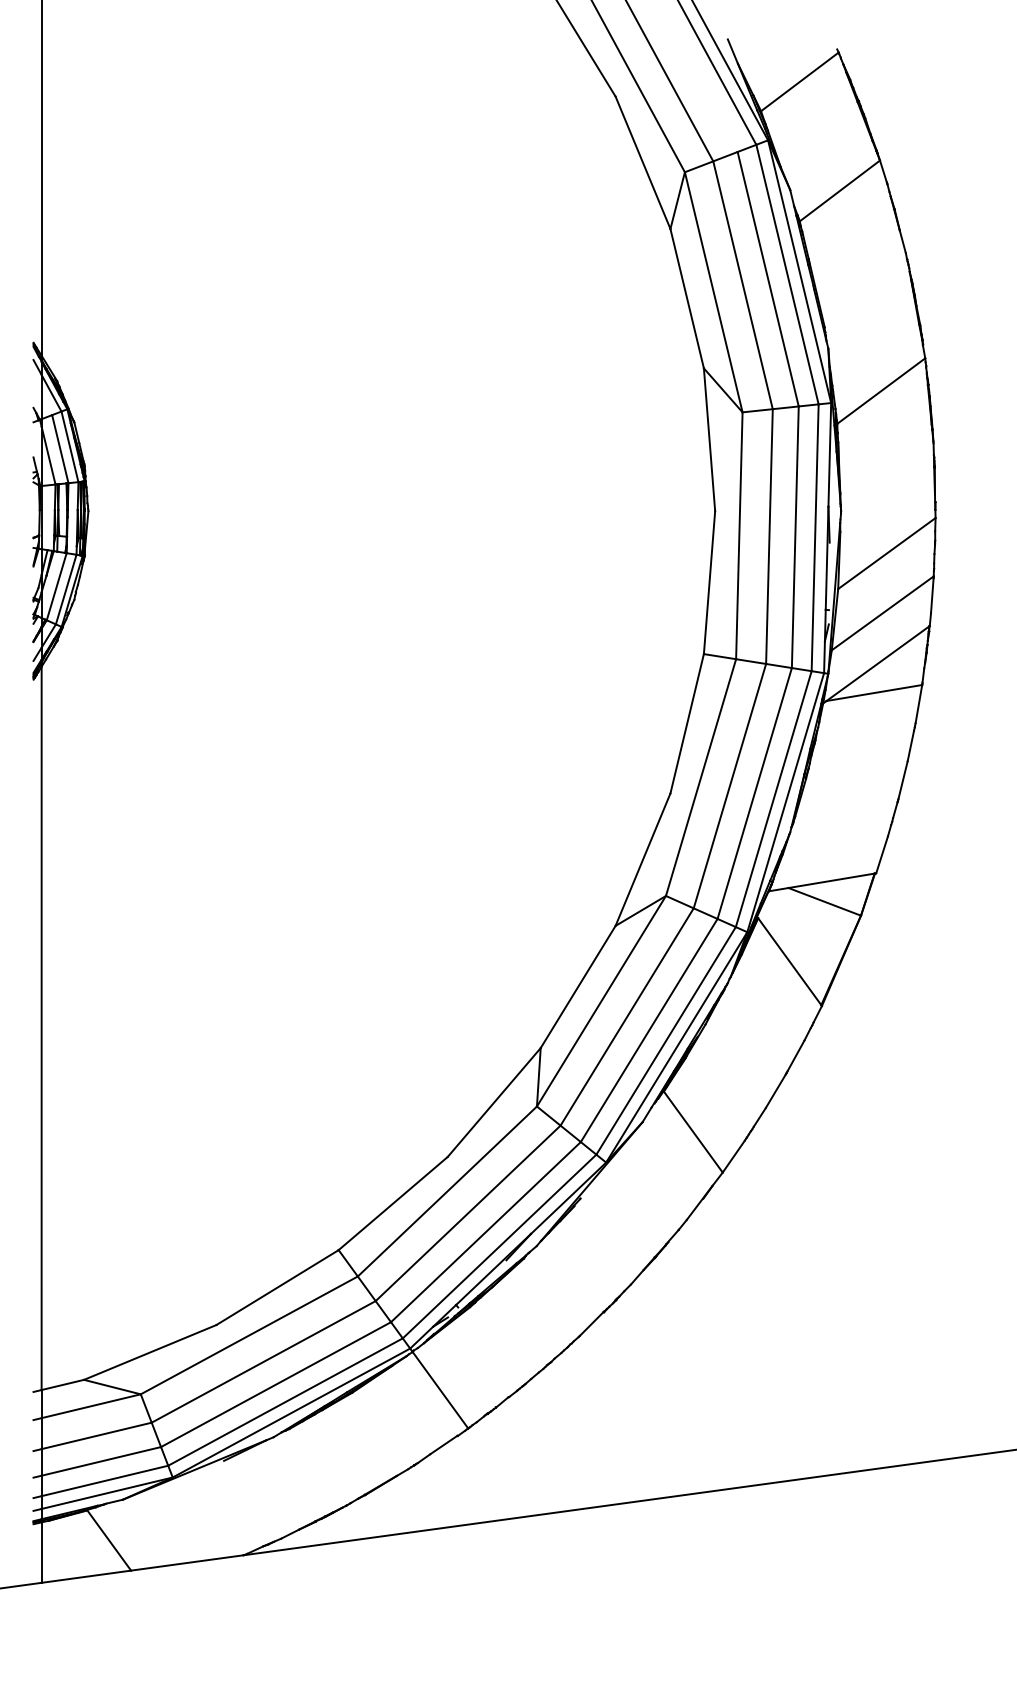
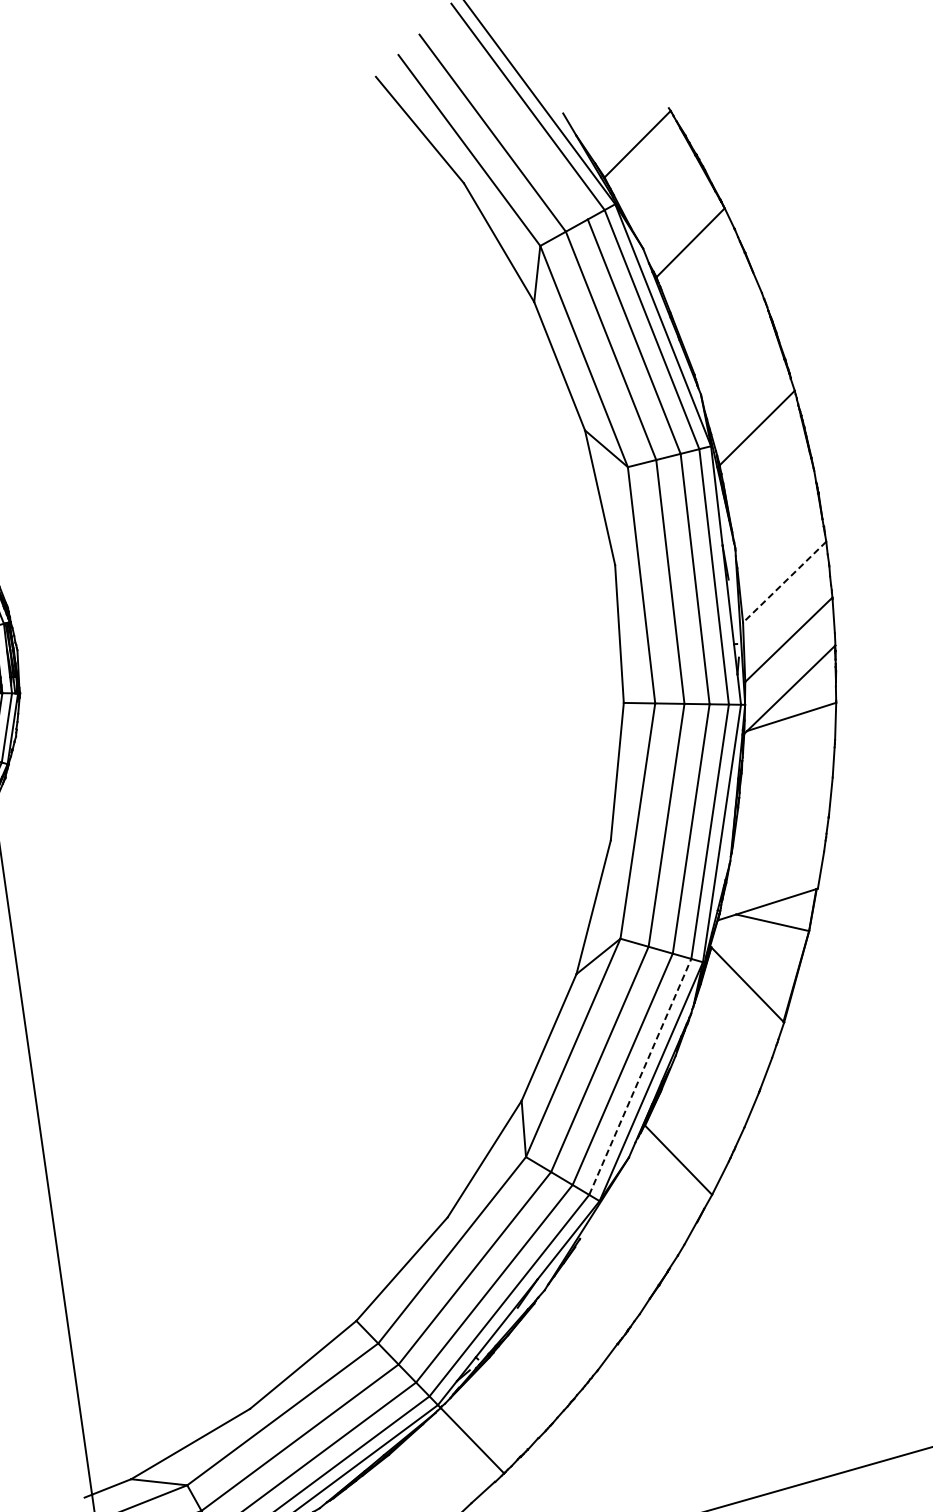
line: (886, 553) -> (784, 582), solid -> dashed
line: (666, 1040) -> (640, 1076), solid -> dashed

